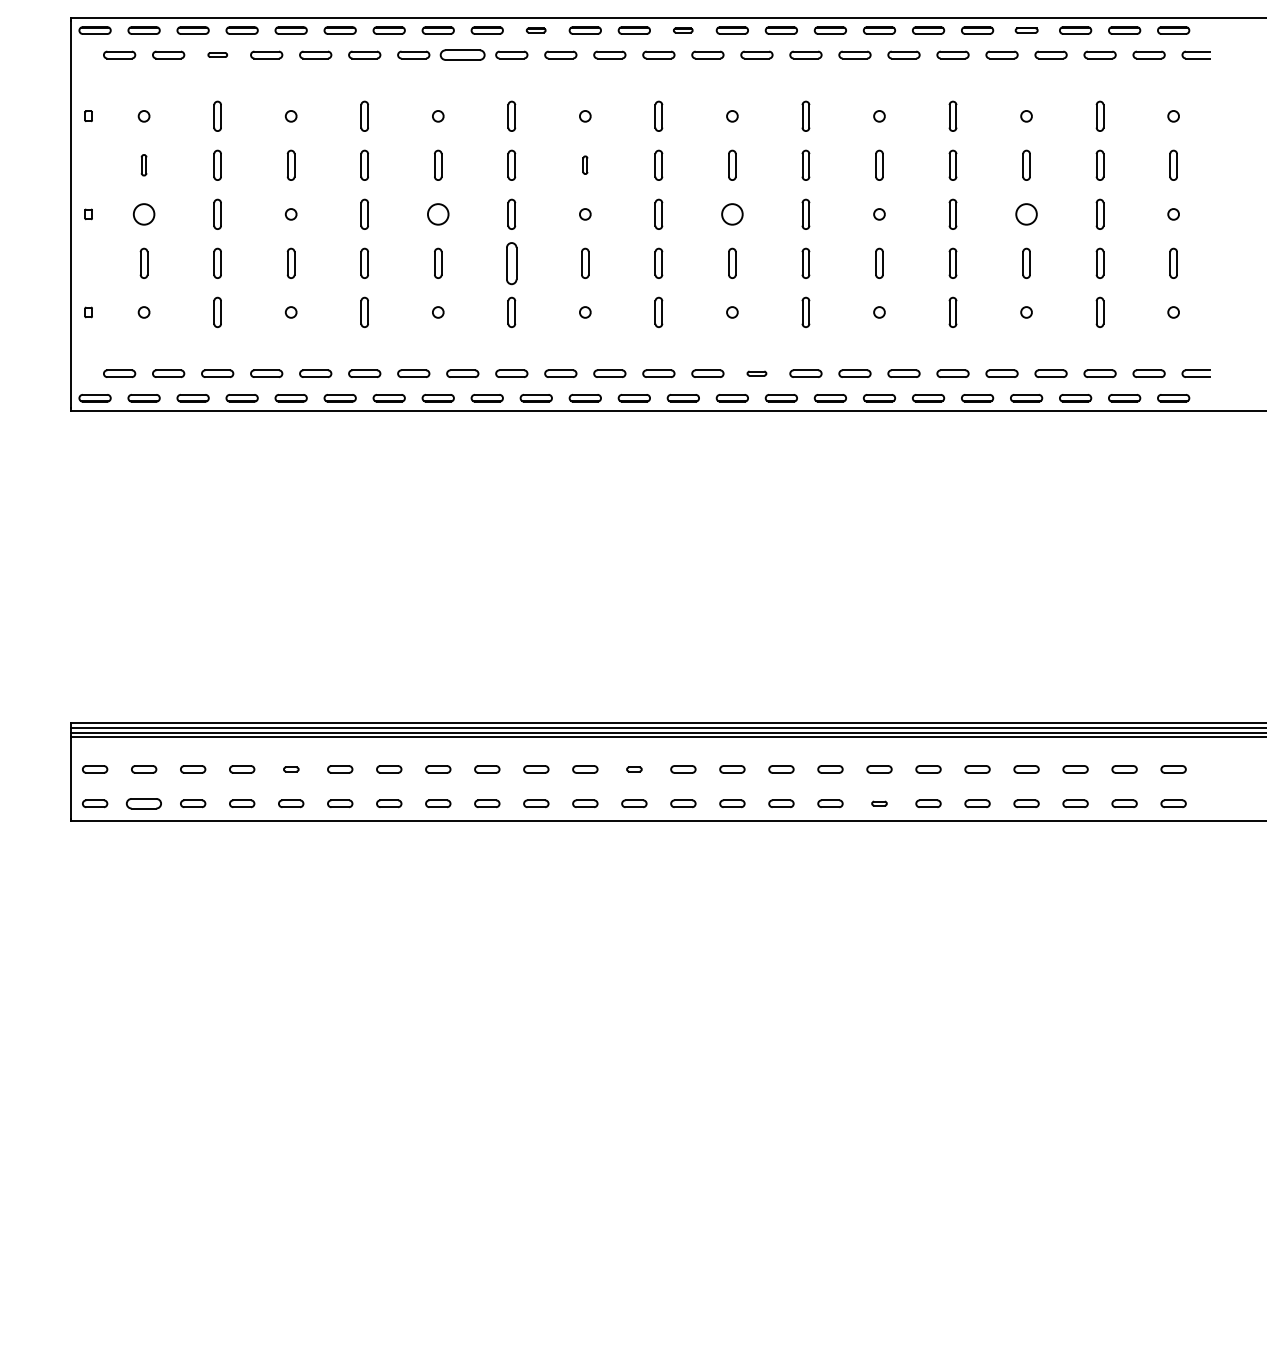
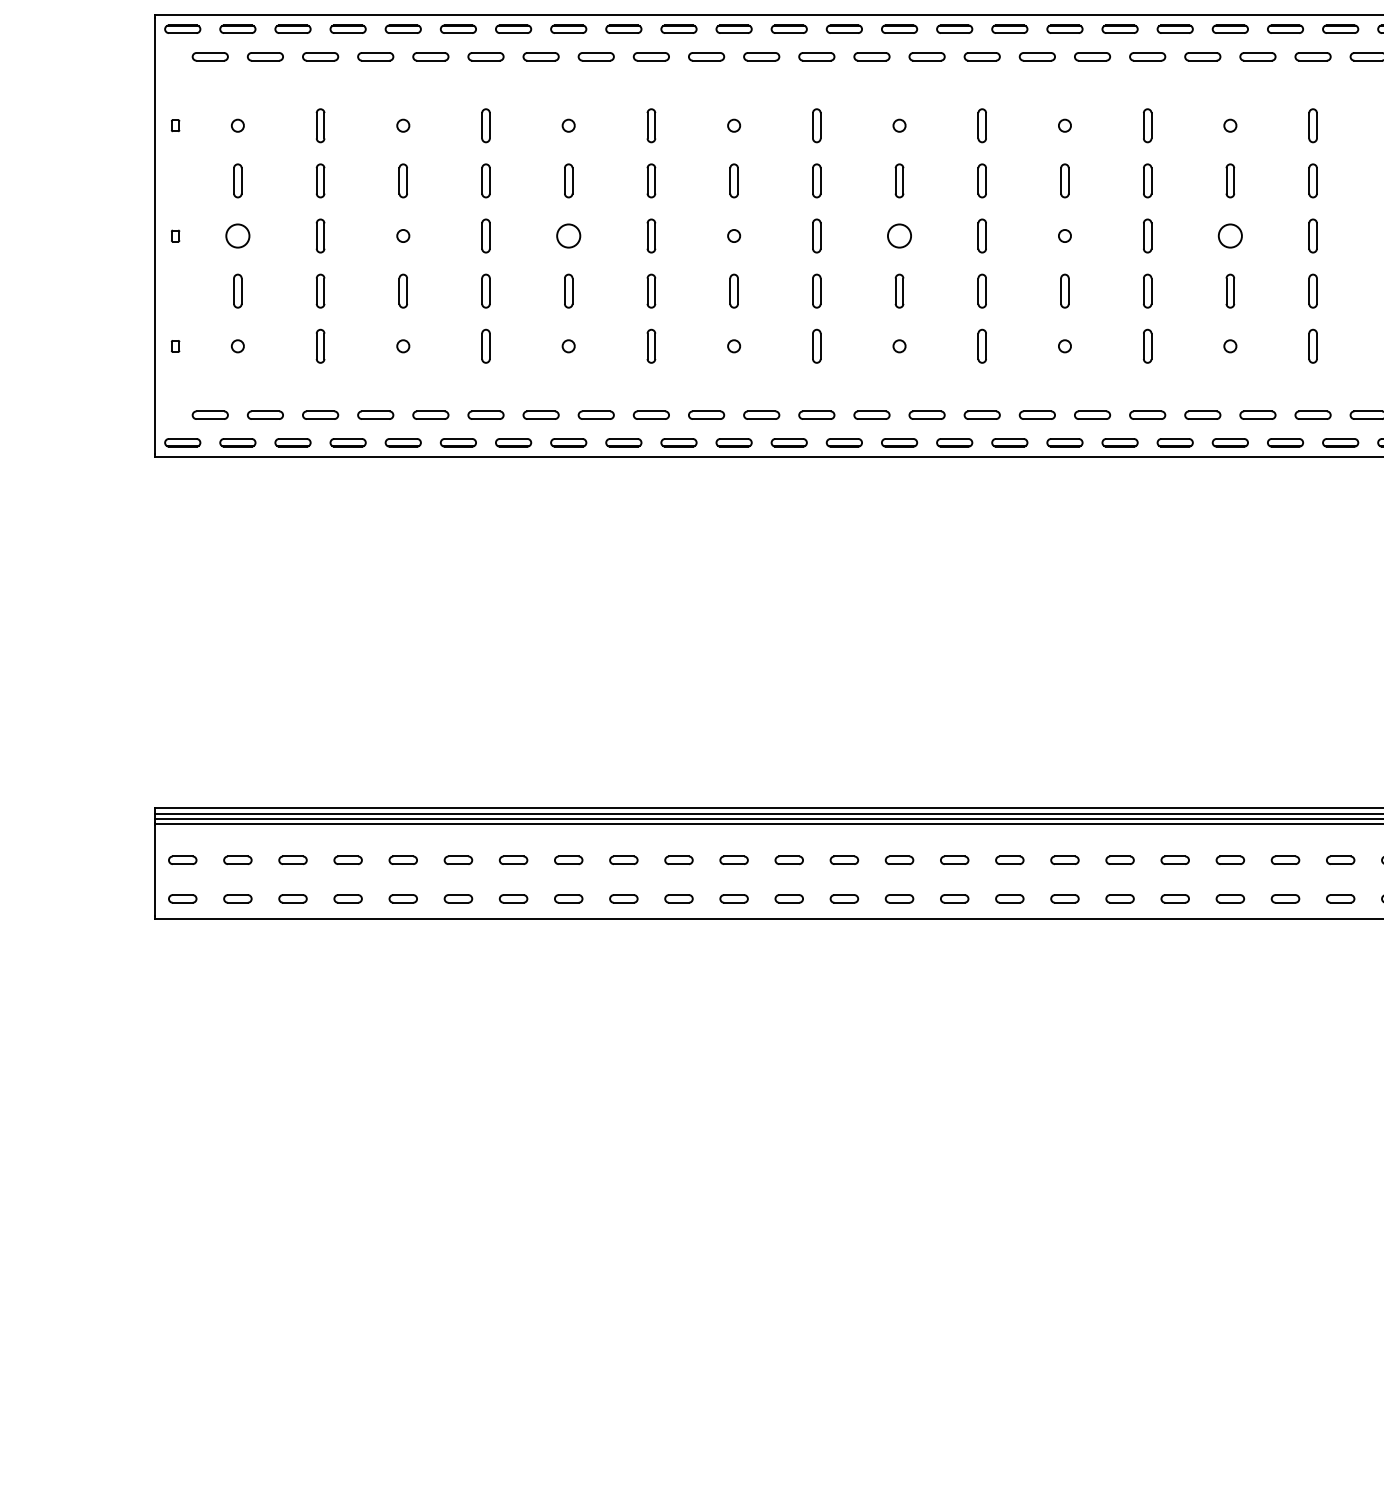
part: (535, 30) -> (678, 29), size x1.67
part: (682, 30) -> (843, 29), size x1.67
part: (1026, 30) -> (1230, 29), size x1.43
part: (217, 54) -> (320, 56), size x1.67
part: (462, 54) -> (595, 56), size x0.71
part: (143, 164) -> (237, 179), size x1.43
part: (585, 164) -> (734, 179), size x1.67
part: (511, 262) -> (651, 290), size x0.71
part: (756, 373) -> (926, 414), size x1.67
part: (291, 769) -> (403, 860), size x1.67
part: (634, 769) -> (789, 860), size x1.67
part: (144, 803) -> (238, 898), size x0.71
part: (879, 803) -> (1064, 898), size x1.67

